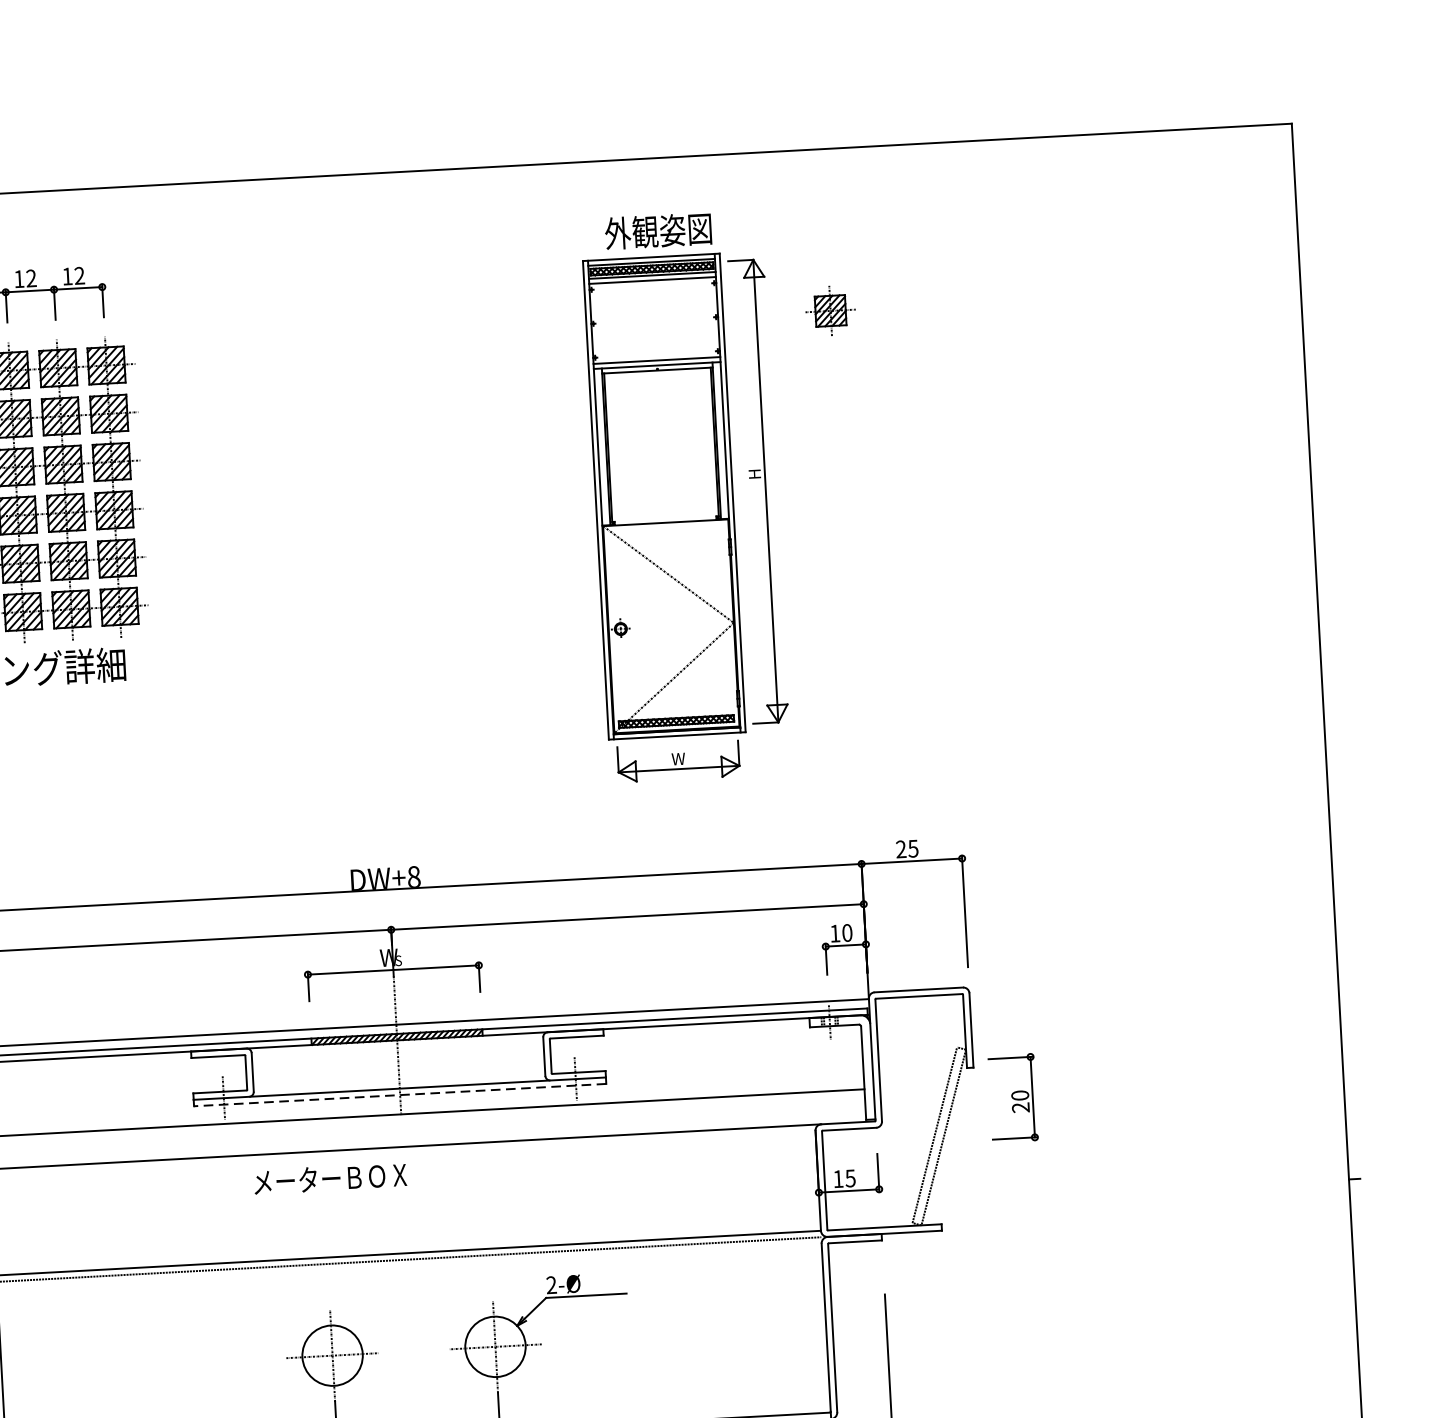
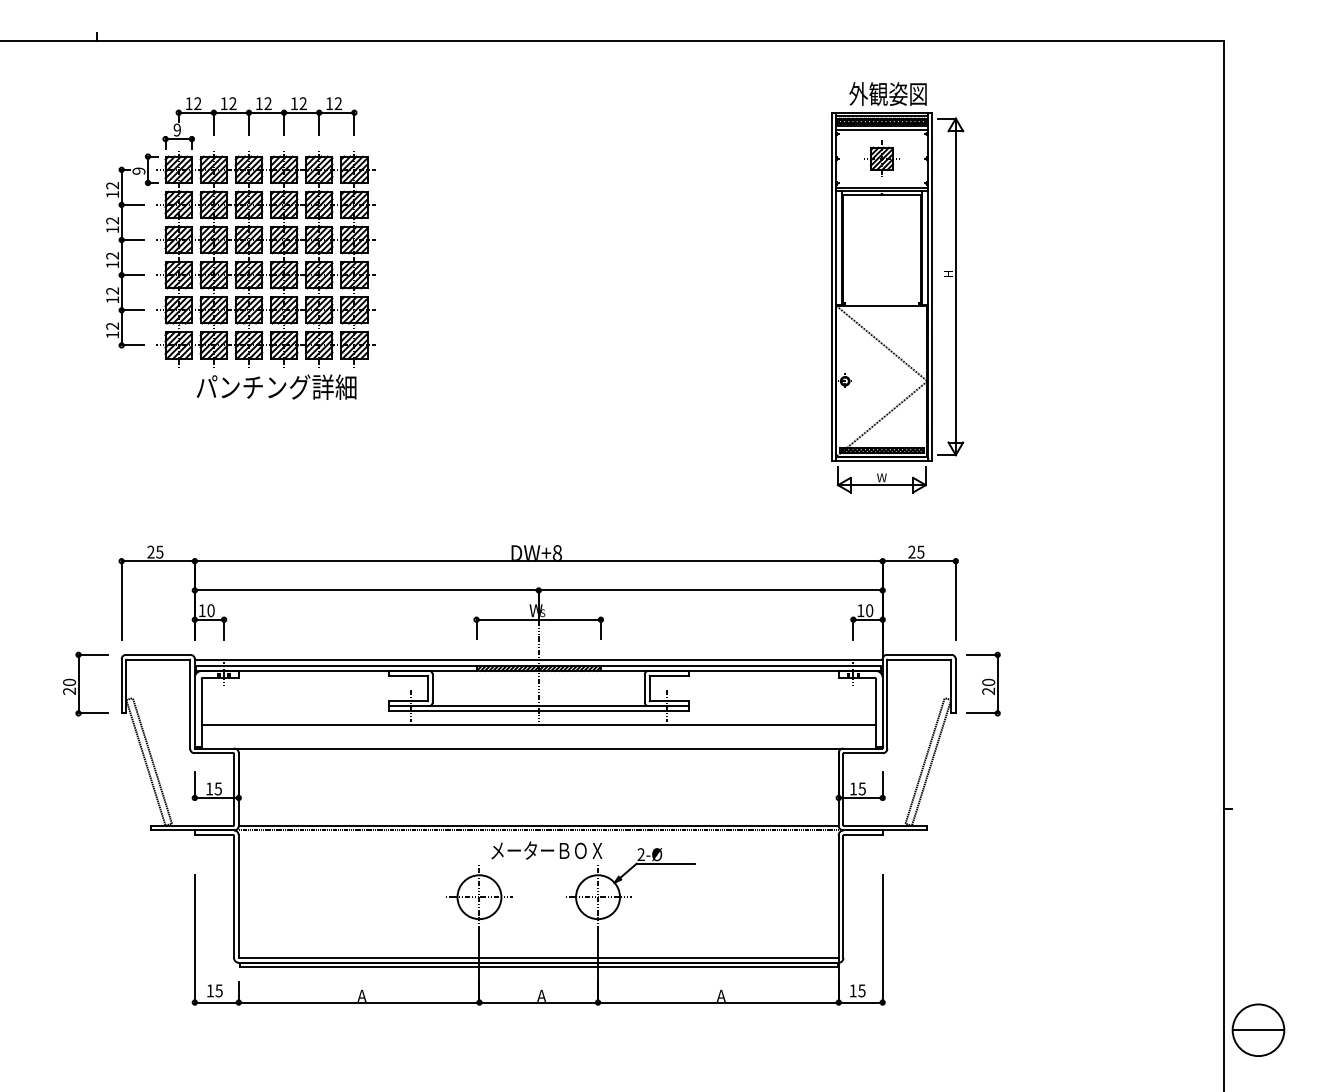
part: (685, 496) -> (897, 287), moved
line: (399, 1094) -> (538, 710), dashed -> solid
part: (1013, 1097) -> (983, 683), moved
text: (329, 1178) -> (546, 850), moved

